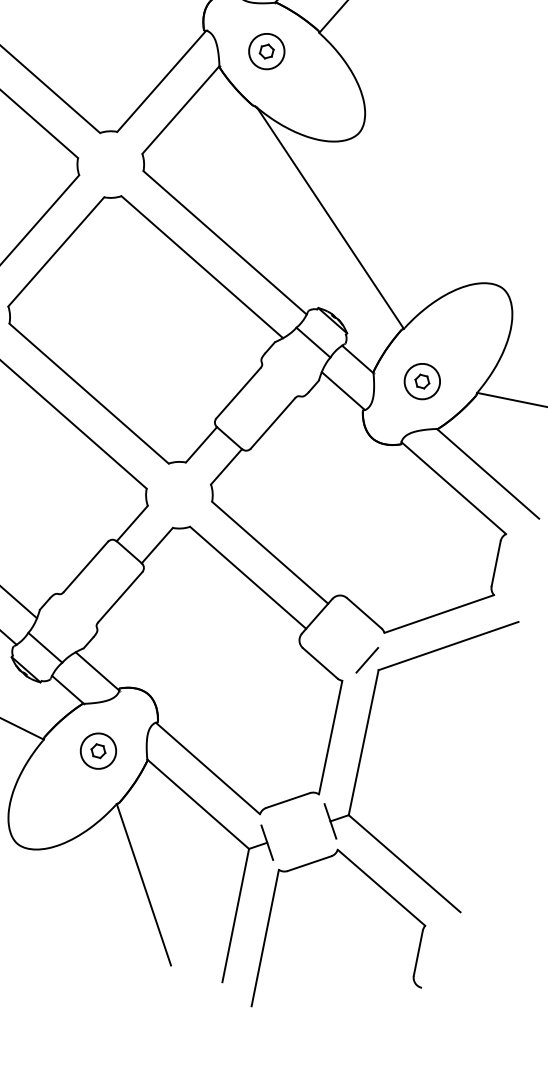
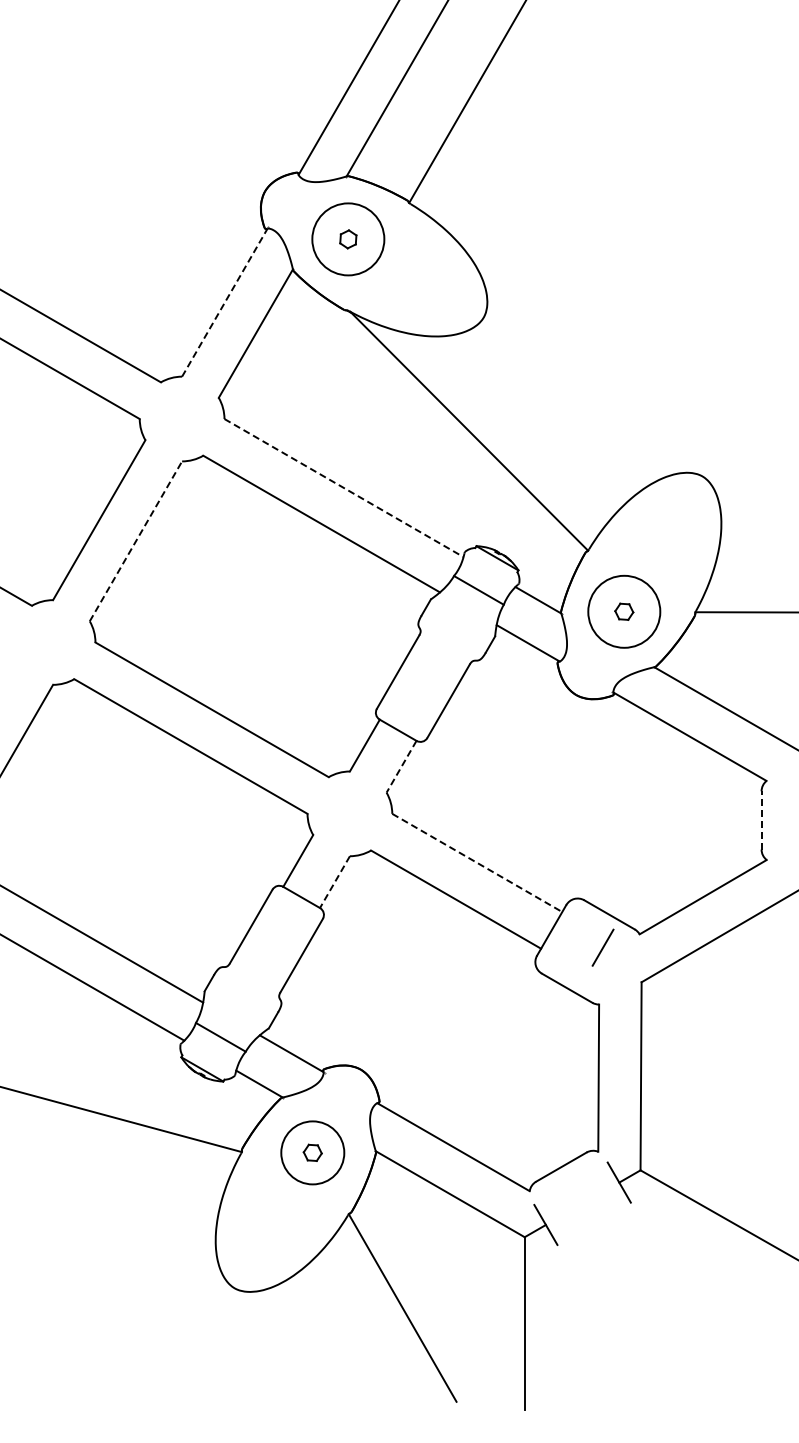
circle: (266, 50) -> (347, 238), size x1.6
line: (162, 81) -> (225, 302), solid -> dashed
line: (225, 243) -> (344, 488), solid -> dashed
line: (56, 251) -> (136, 540), solid -> dashed
circle: (421, 381) -> (623, 611), size x1.6
line: (226, 466) -> (401, 766), solid -> dashed
line: (156, 545) -> (334, 882), solid -> dashed
line: (270, 553) -> (477, 863), solid -> dashed
line: (496, 563) -> (761, 819), solid -> dashed
line: (366, 660) -> (602, 947), moved
circle: (98, 750) -> (312, 1152), size x1.4
part: (385, 892) -> (705, 1257), removed

